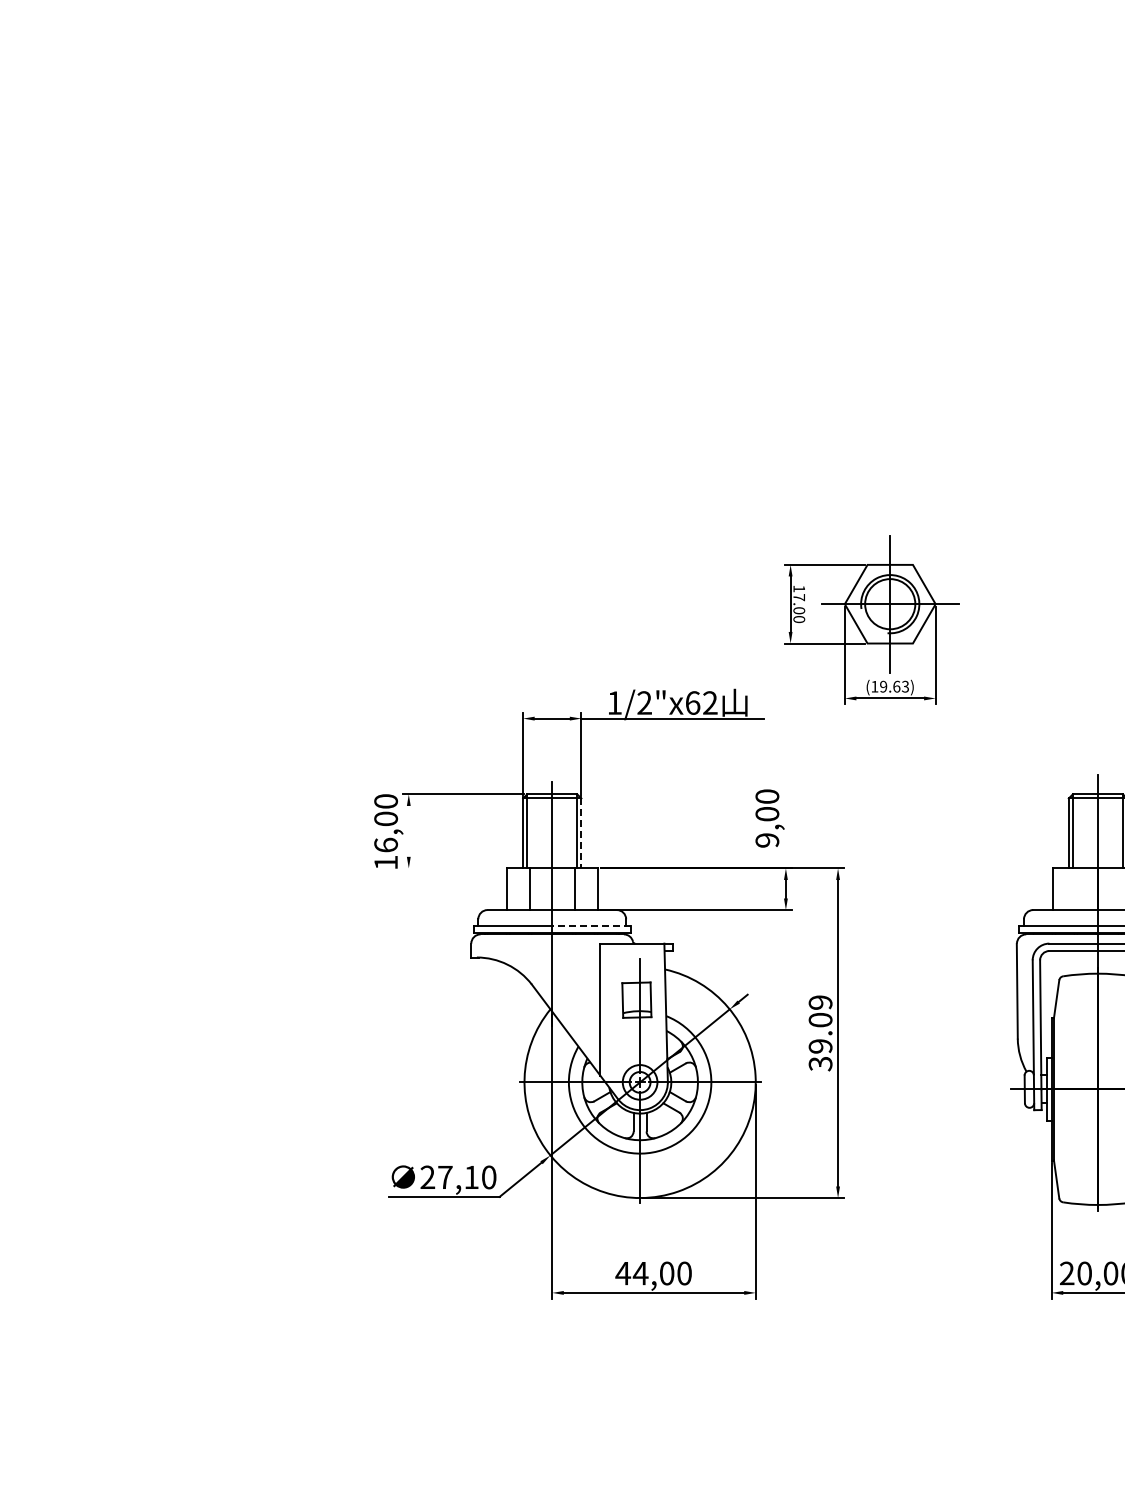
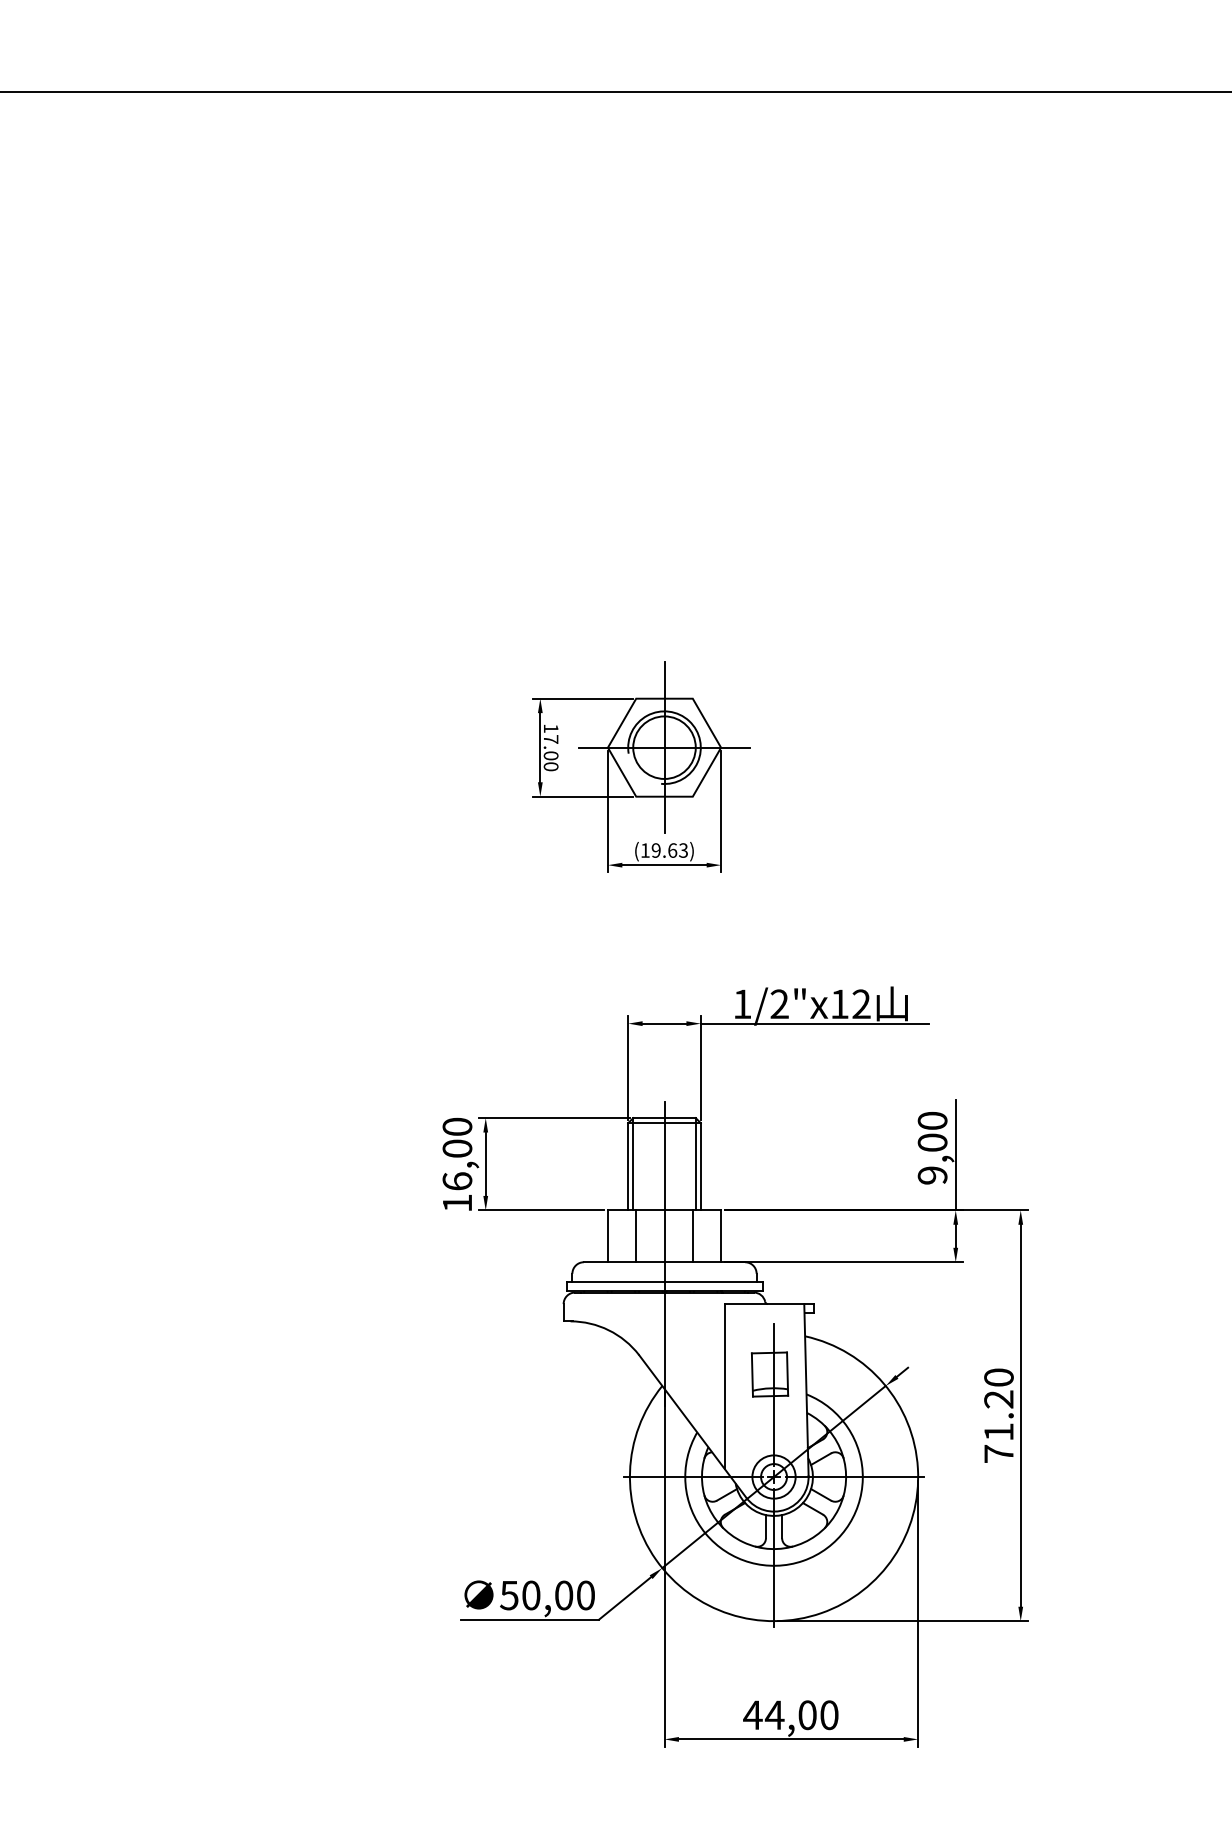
part: (871, 619) -> (641, 766), moved
text: (693, 702) -> (840, 1003), "x62 -> "x12
line: (785, 823) -> (955, 1154), added
line: (408, 830) -> (485, 1163), added
line: (581, 833) -> (700, 1166), dashed -> solid
line: (453, 868) -> (541, 1210), added
line: (591, 925) -> (713, 1281), dashed -> solid
text: (820, 1033) -> (998, 1416), 39.09 -> 71.20
text: (449, 1177) -> (536, 1595), 27,10 -> 50,00

